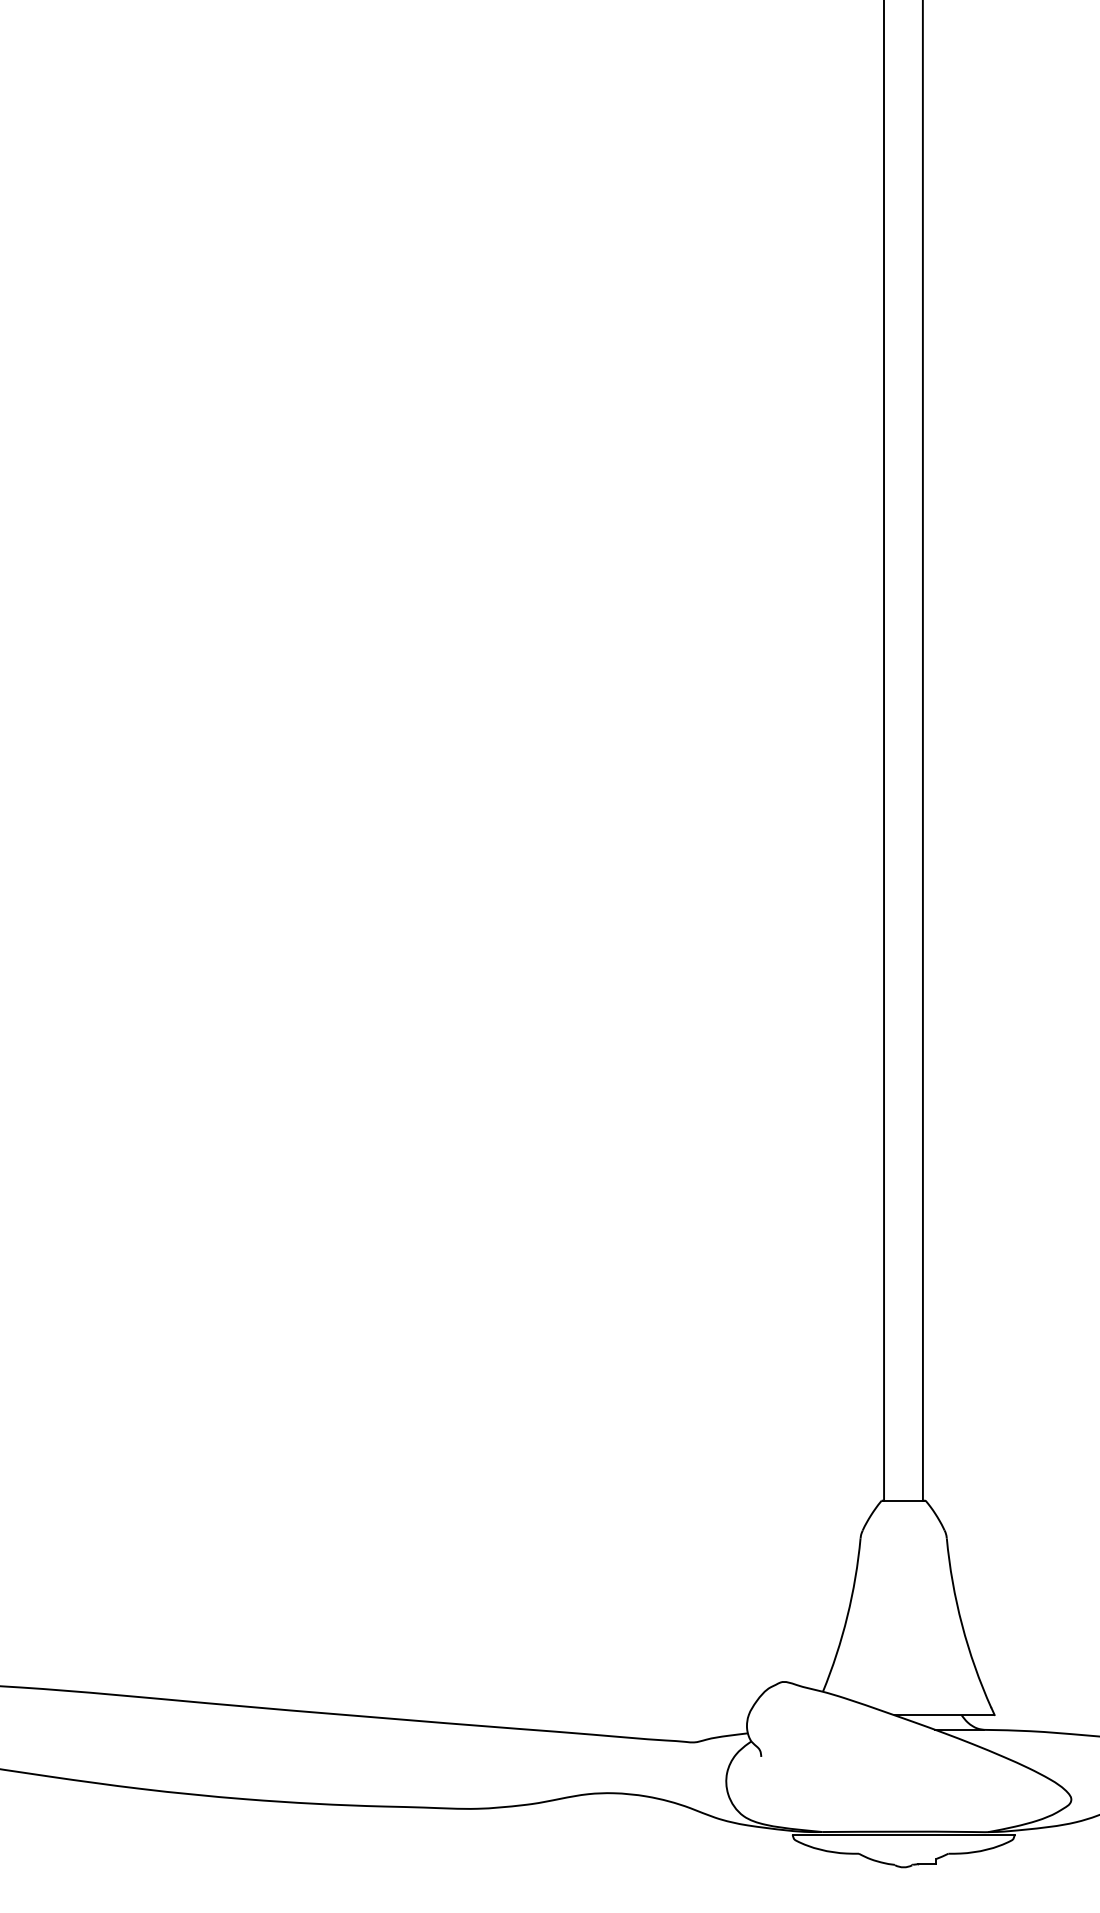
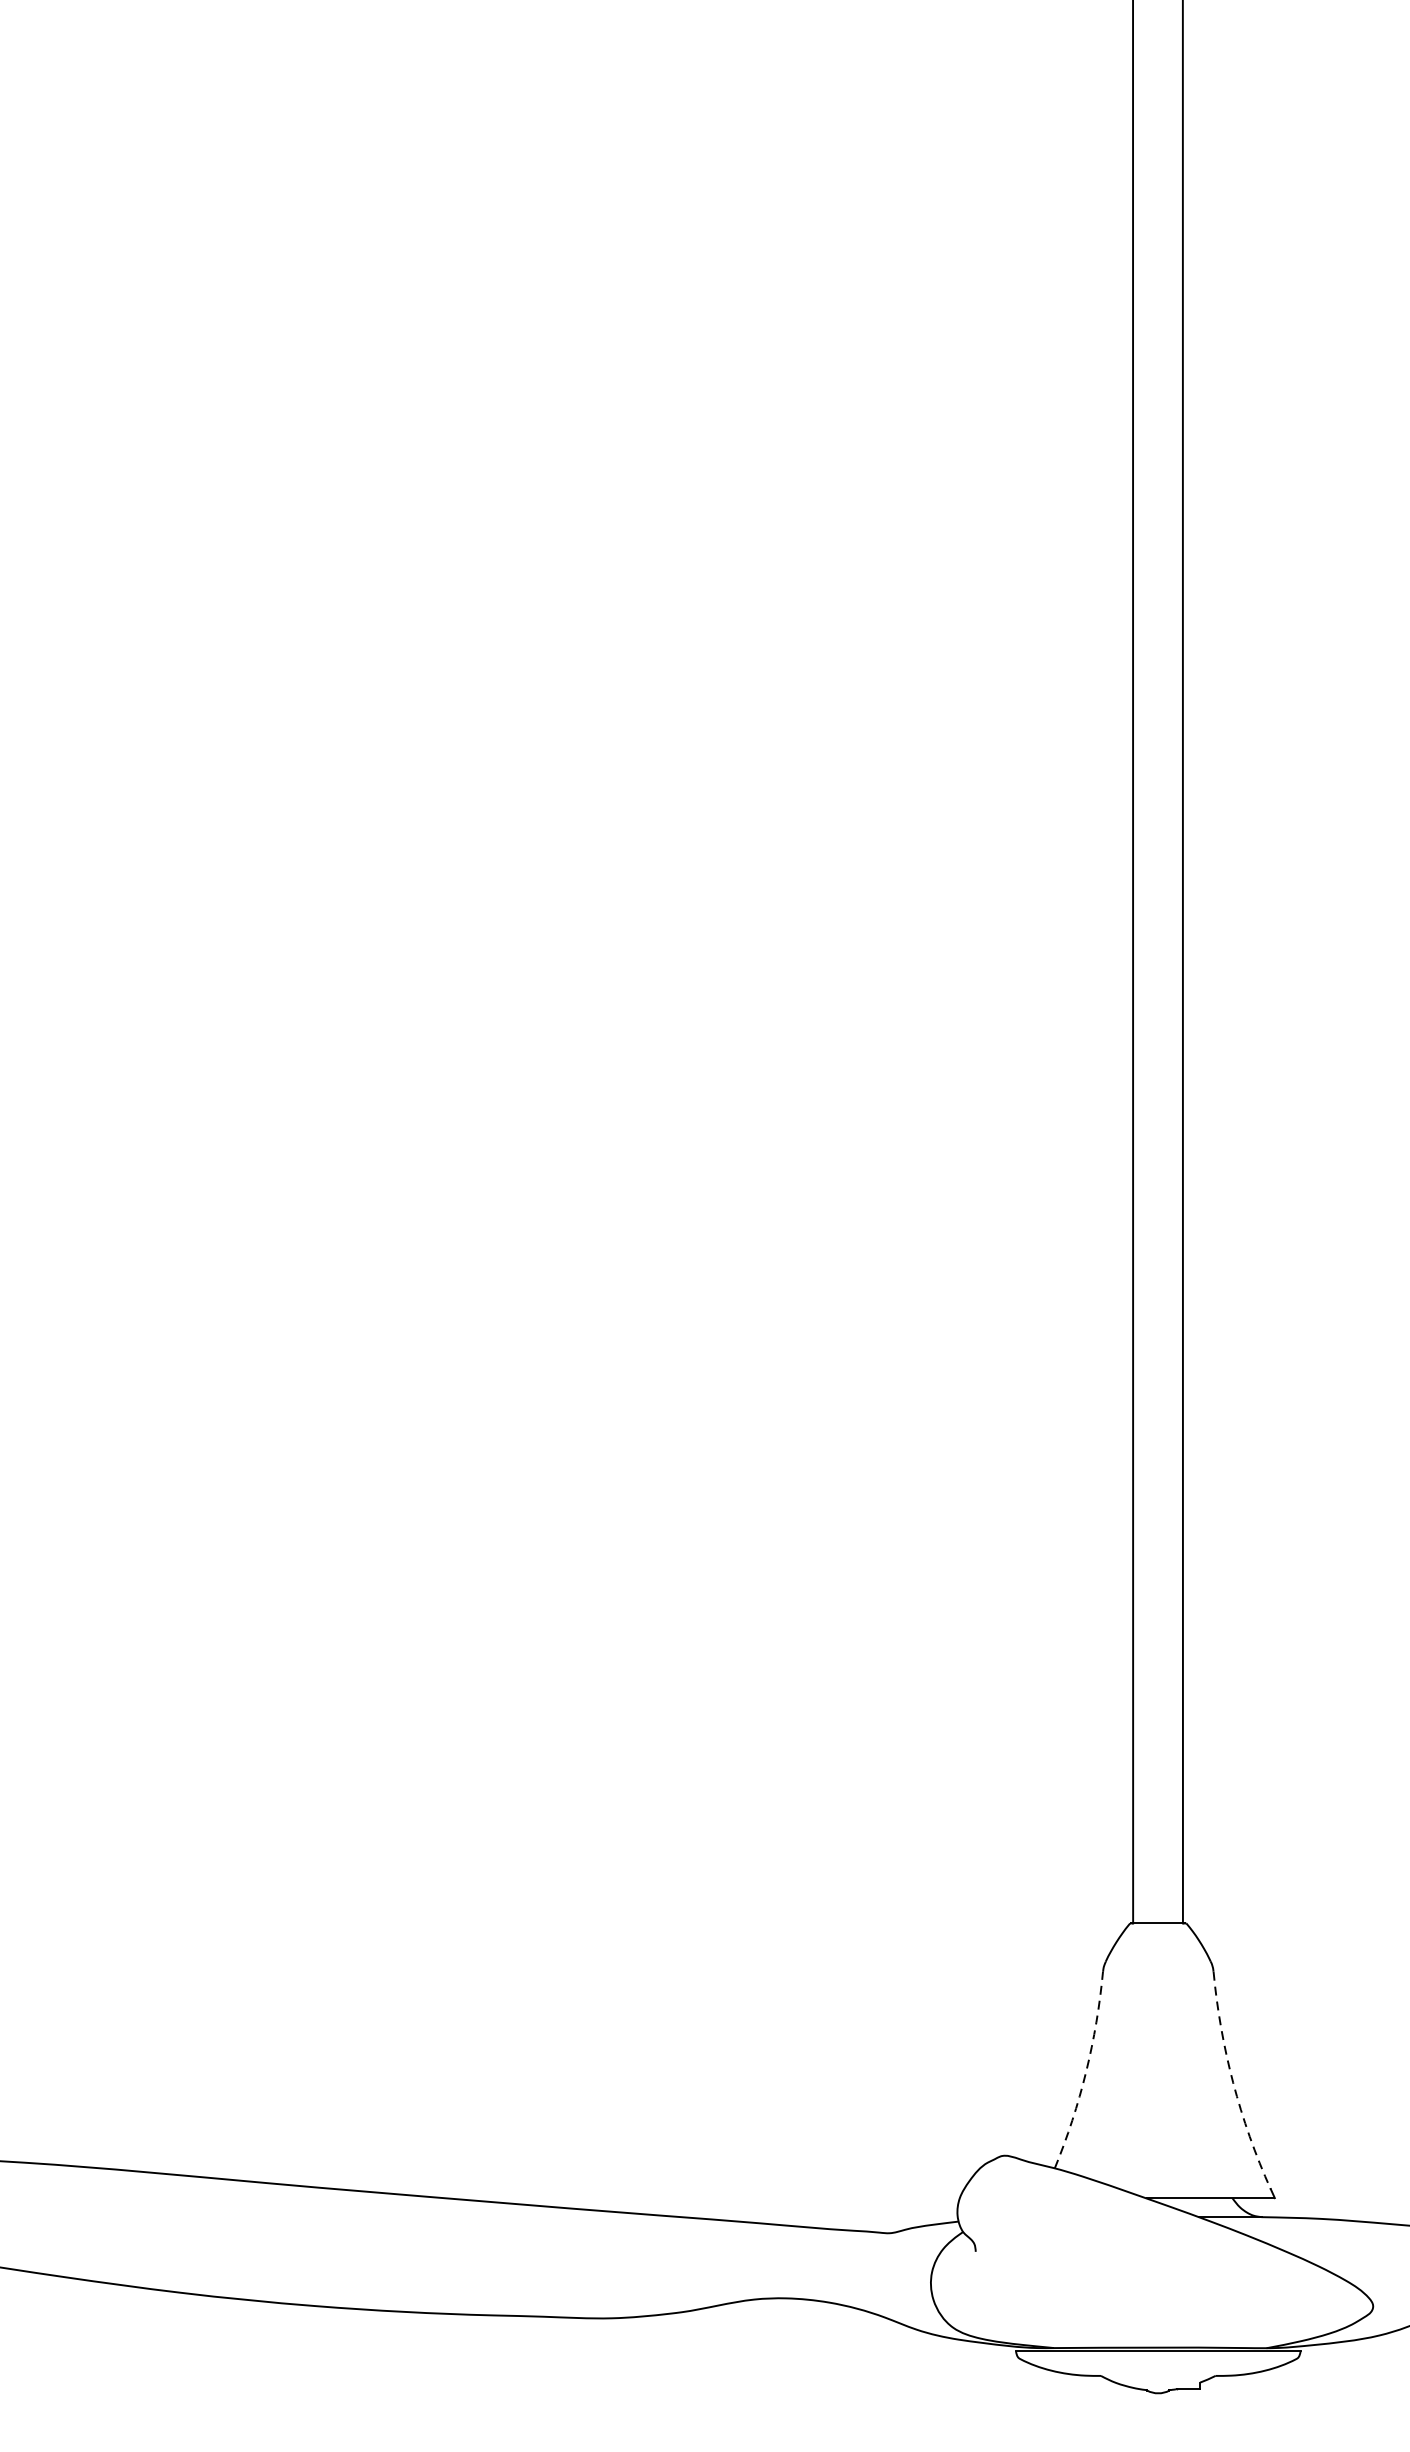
arc: (847, 1616) -> (1086, 2071), solid -> dashed
arc: (962, 1625) -> (1233, 2083), solid -> dashed

